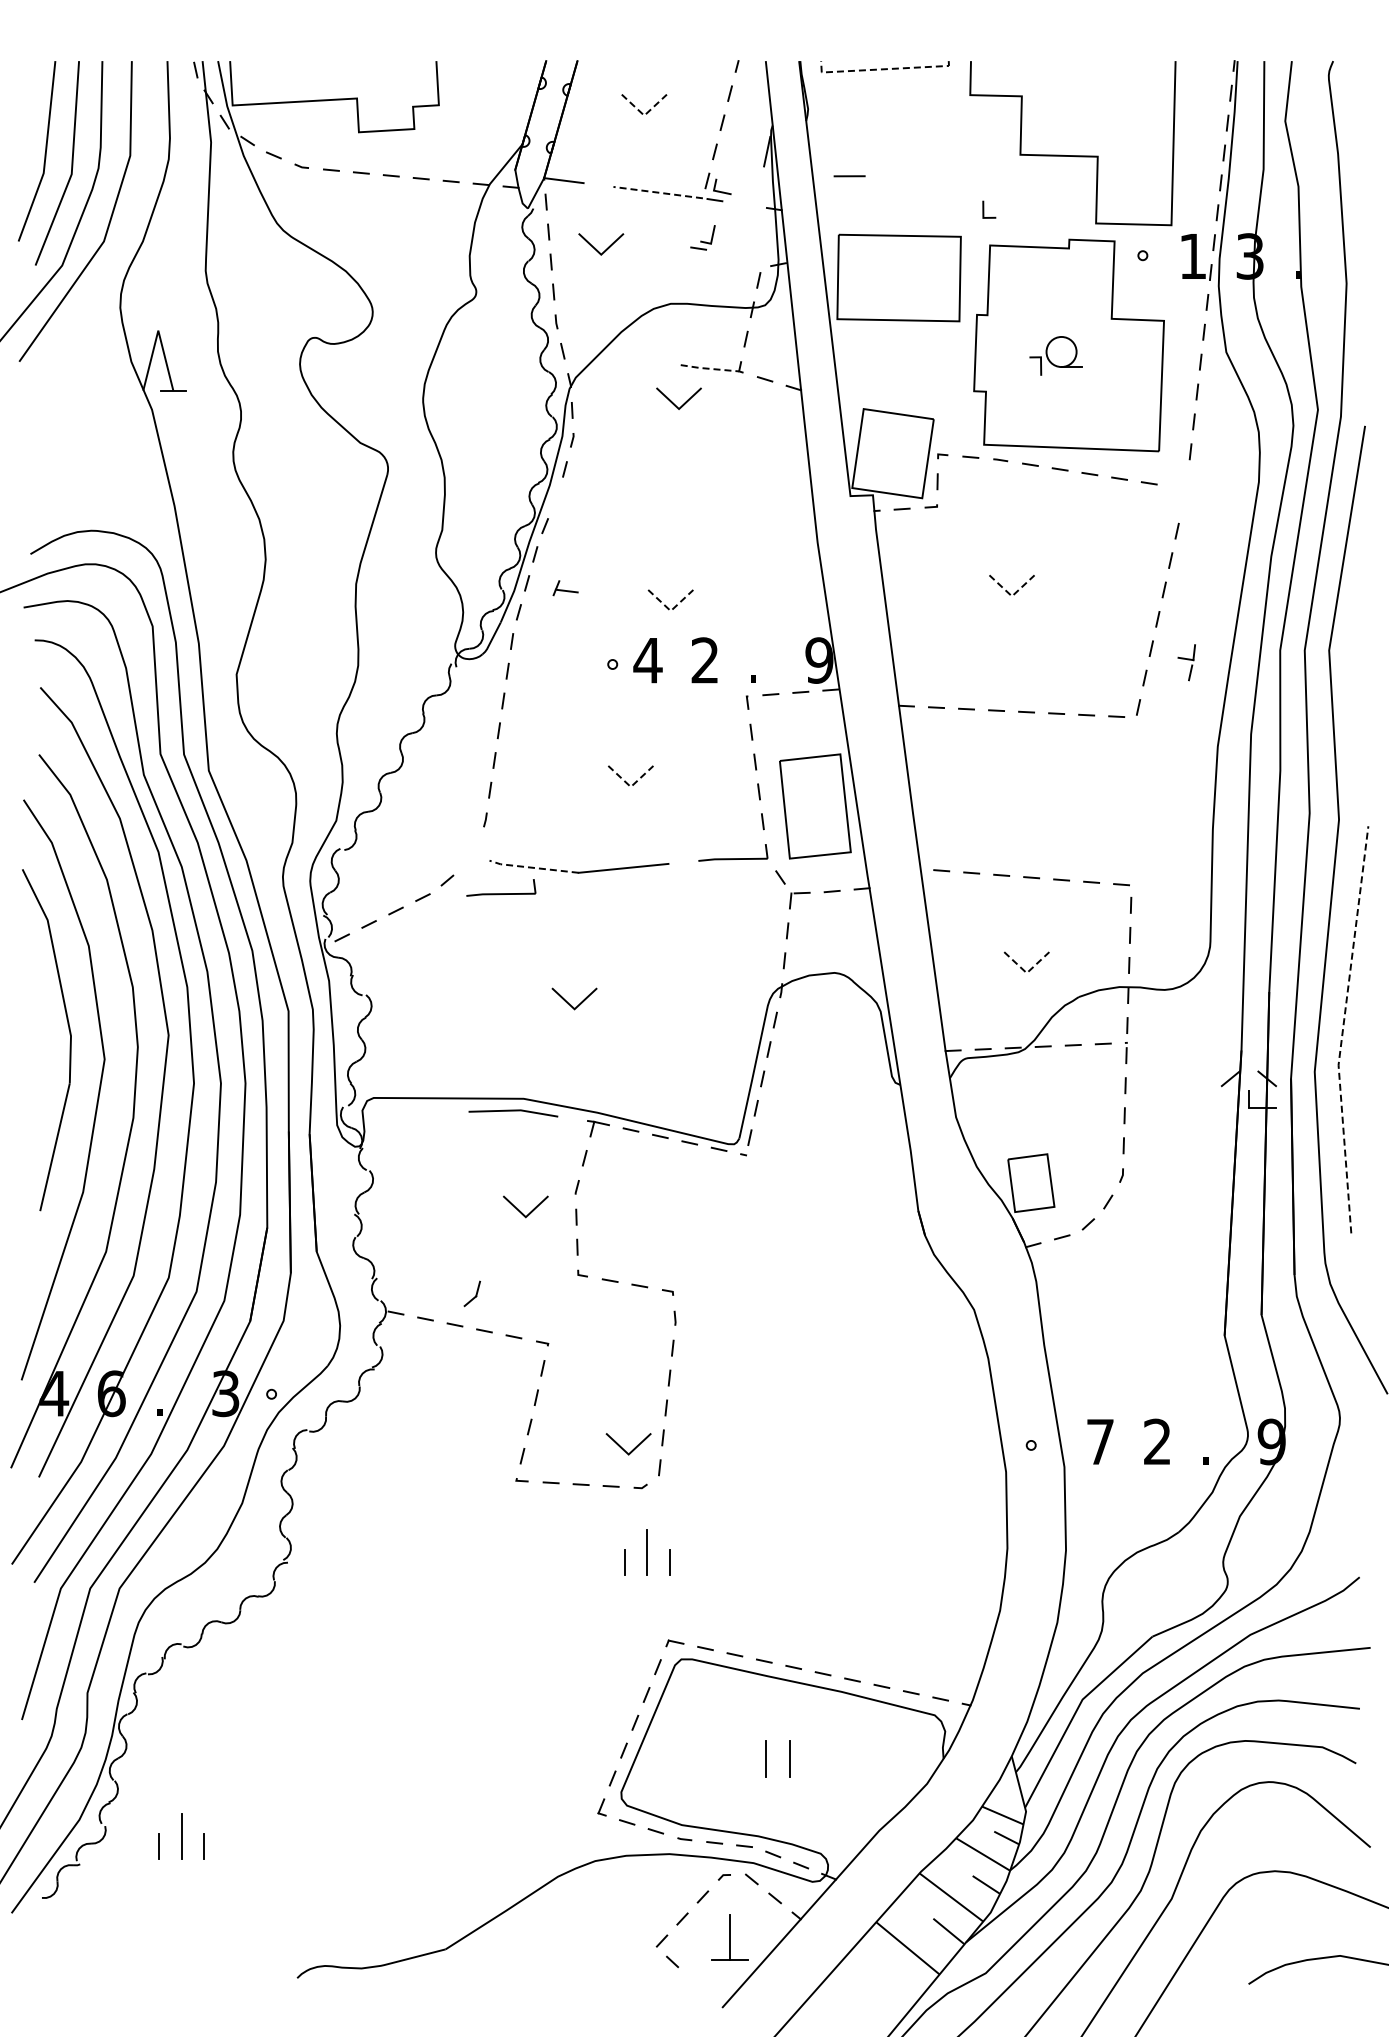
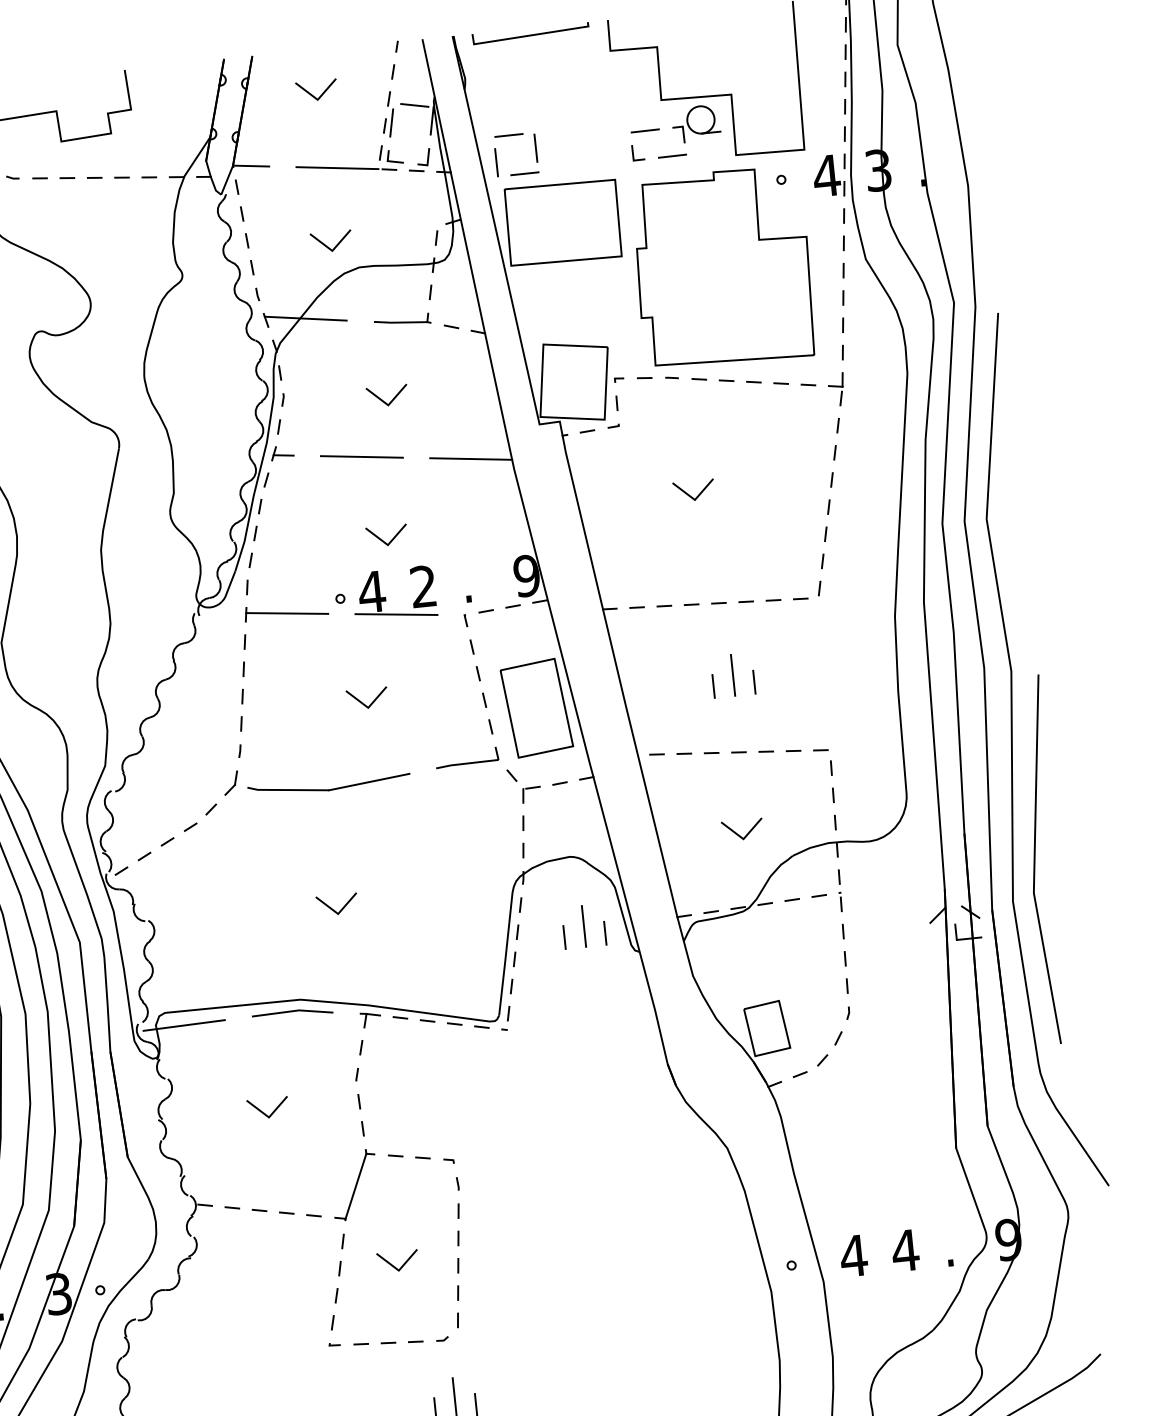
line: (881, 69) -> (527, 35), dashed -> solid
line: (644, 115) -> (317, 99), dashed -> solid
line: (749, 132) -> (414, 105), added
line: (722, 149) -> (391, 123), added
line: (999, 186) -> (645, 130), added
line: (657, 192) -> (336, 168), dashed -> solid
line: (877, 193) -> (535, 148), added
line: (832, 204) -> (496, 162), added
line: (1026, 217) -> (672, 156), added
line: (862, 219) -> (524, 173), added
part: (702, 237) -> (419, 160), moved
line: (596, 248) -> (327, 245), moved
text: (1192, 256) -> (826, 175), 1 -> 4
line: (606, 353) -> (305, 318), added
part: (1055, 355) -> (695, 123), moved
line: (709, 368) -> (400, 322), dashed -> solid
line: (673, 402) -> (382, 399), moved
line: (652, 511) -> (362, 456), added
line: (771, 525) -> (470, 458), added
part: (565, 588) -> (282, 453), moved
line: (1012, 596) -> (695, 500), dashed -> solid
line: (670, 611) -> (387, 545), dashed -> solid
part: (1186, 662) -> (836, 389), moved
line: (552, 674) -> (286, 613), added
line: (672, 687) -> (396, 614), added
line: (630, 787) -> (367, 708), dashed -> solid
line: (1033, 792) -> (732, 675), added
line: (1011, 802) -> (713, 686), added
line: (1056, 802) -> (754, 682), added
line: (533, 867) -> (287, 789), dashed -> solid
part: (501, 887) -> (260, 810), removed
line: (1026, 973) -> (743, 839), dashed -> solid
line: (1343, 1029) -> (1034, 860), dashed -> solid
line: (842, 1050) -> (584, 926), added
line: (819, 1060) -> (564, 937), added
line: (864, 1060) -> (604, 933), added
line: (393, 1113) -> (184, 1025), added
line: (520, 1210) -> (263, 1111), moved
part: (471, 1293) -> (230, 782), moved
line: (563, 1309) -> (356, 1186), added
text: (1100, 1441) -> (853, 1255), 7 -> 4
text: (1157, 1441) -> (905, 1250), 2 -> 4
line: (623, 1448) -> (393, 1265), moved

